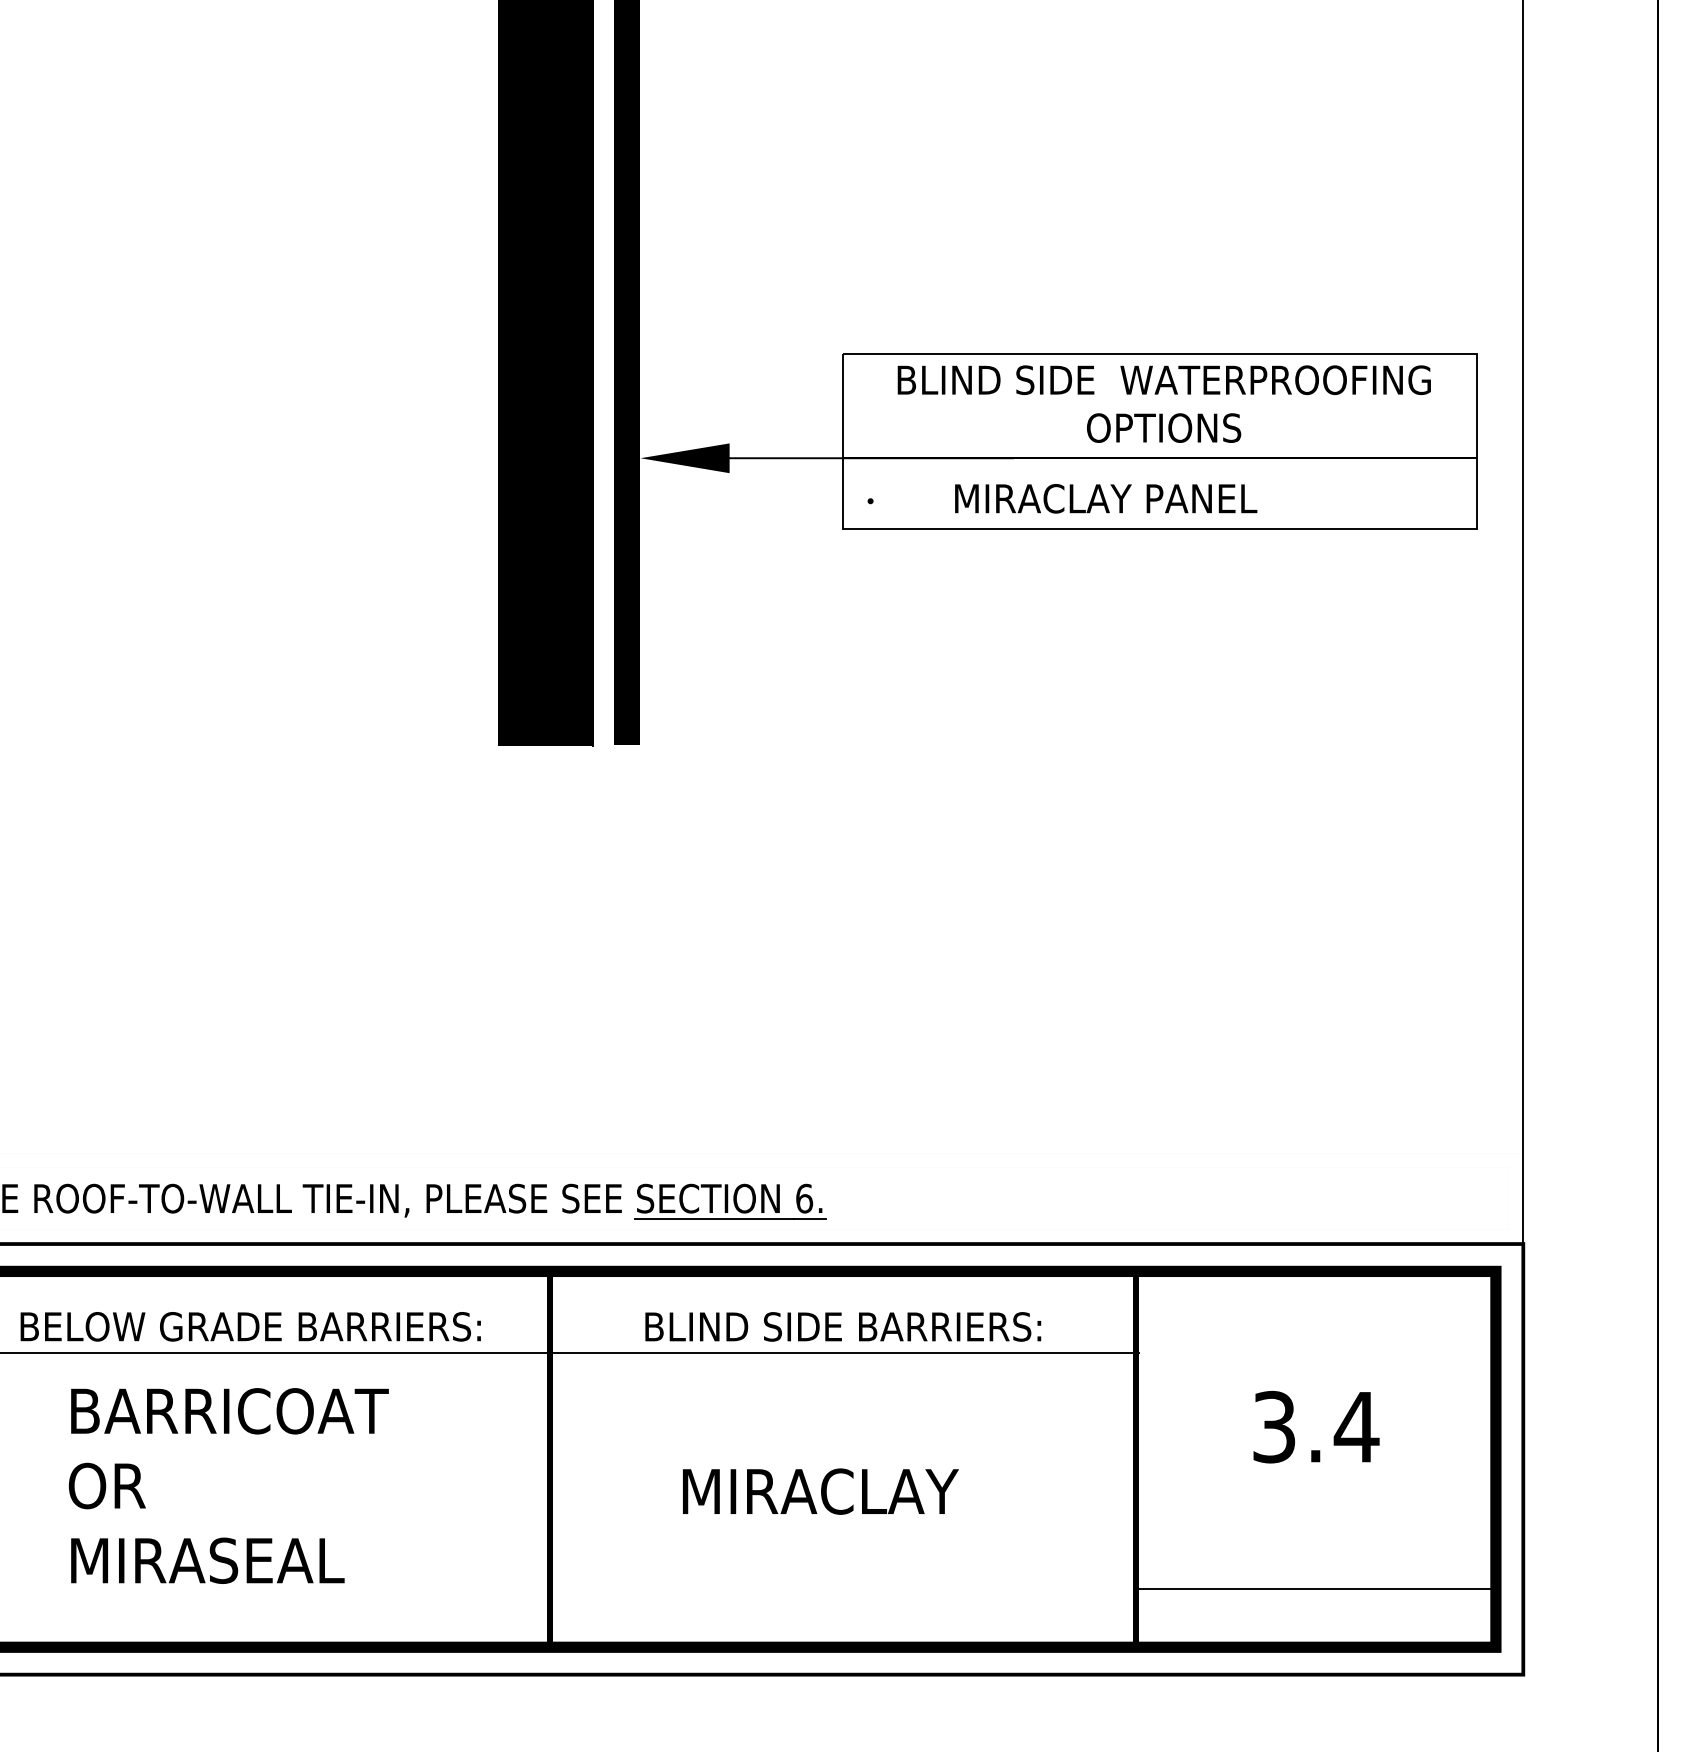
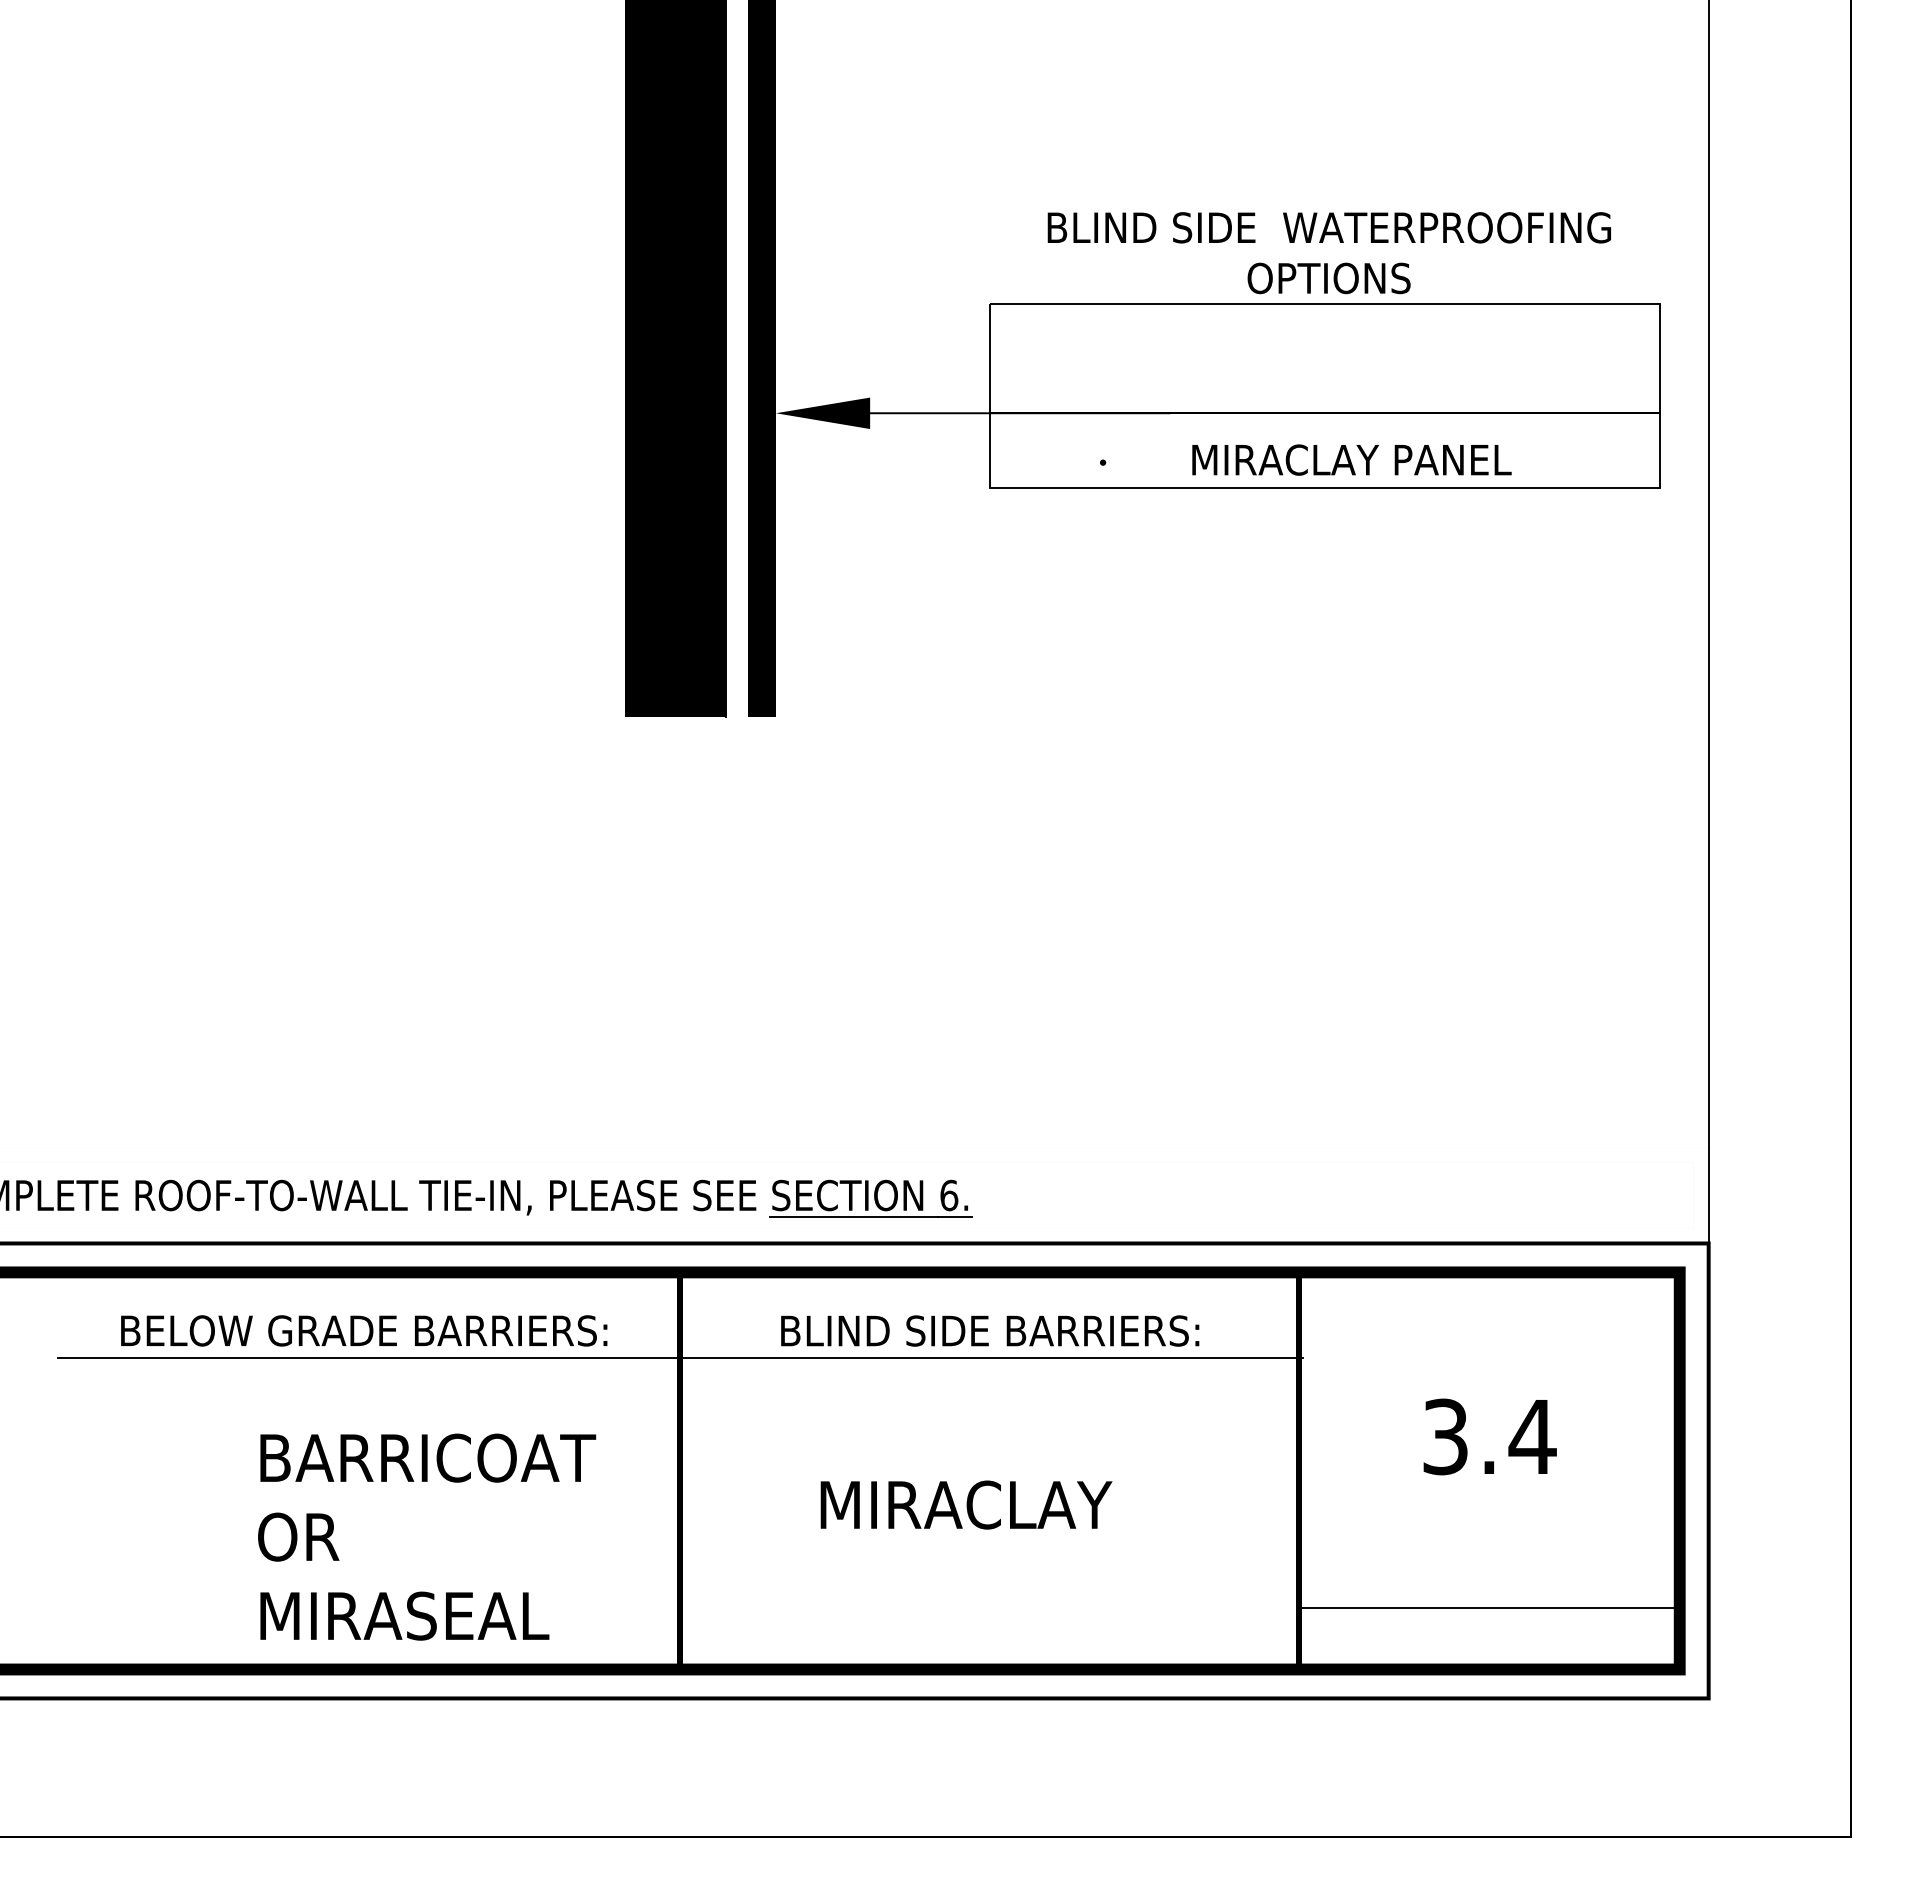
text: (1163, 404) -> (1328, 253), moved
text: (1062, 498) -> (1305, 459), moved
text: (229, 1485) -> (427, 1536), moved

